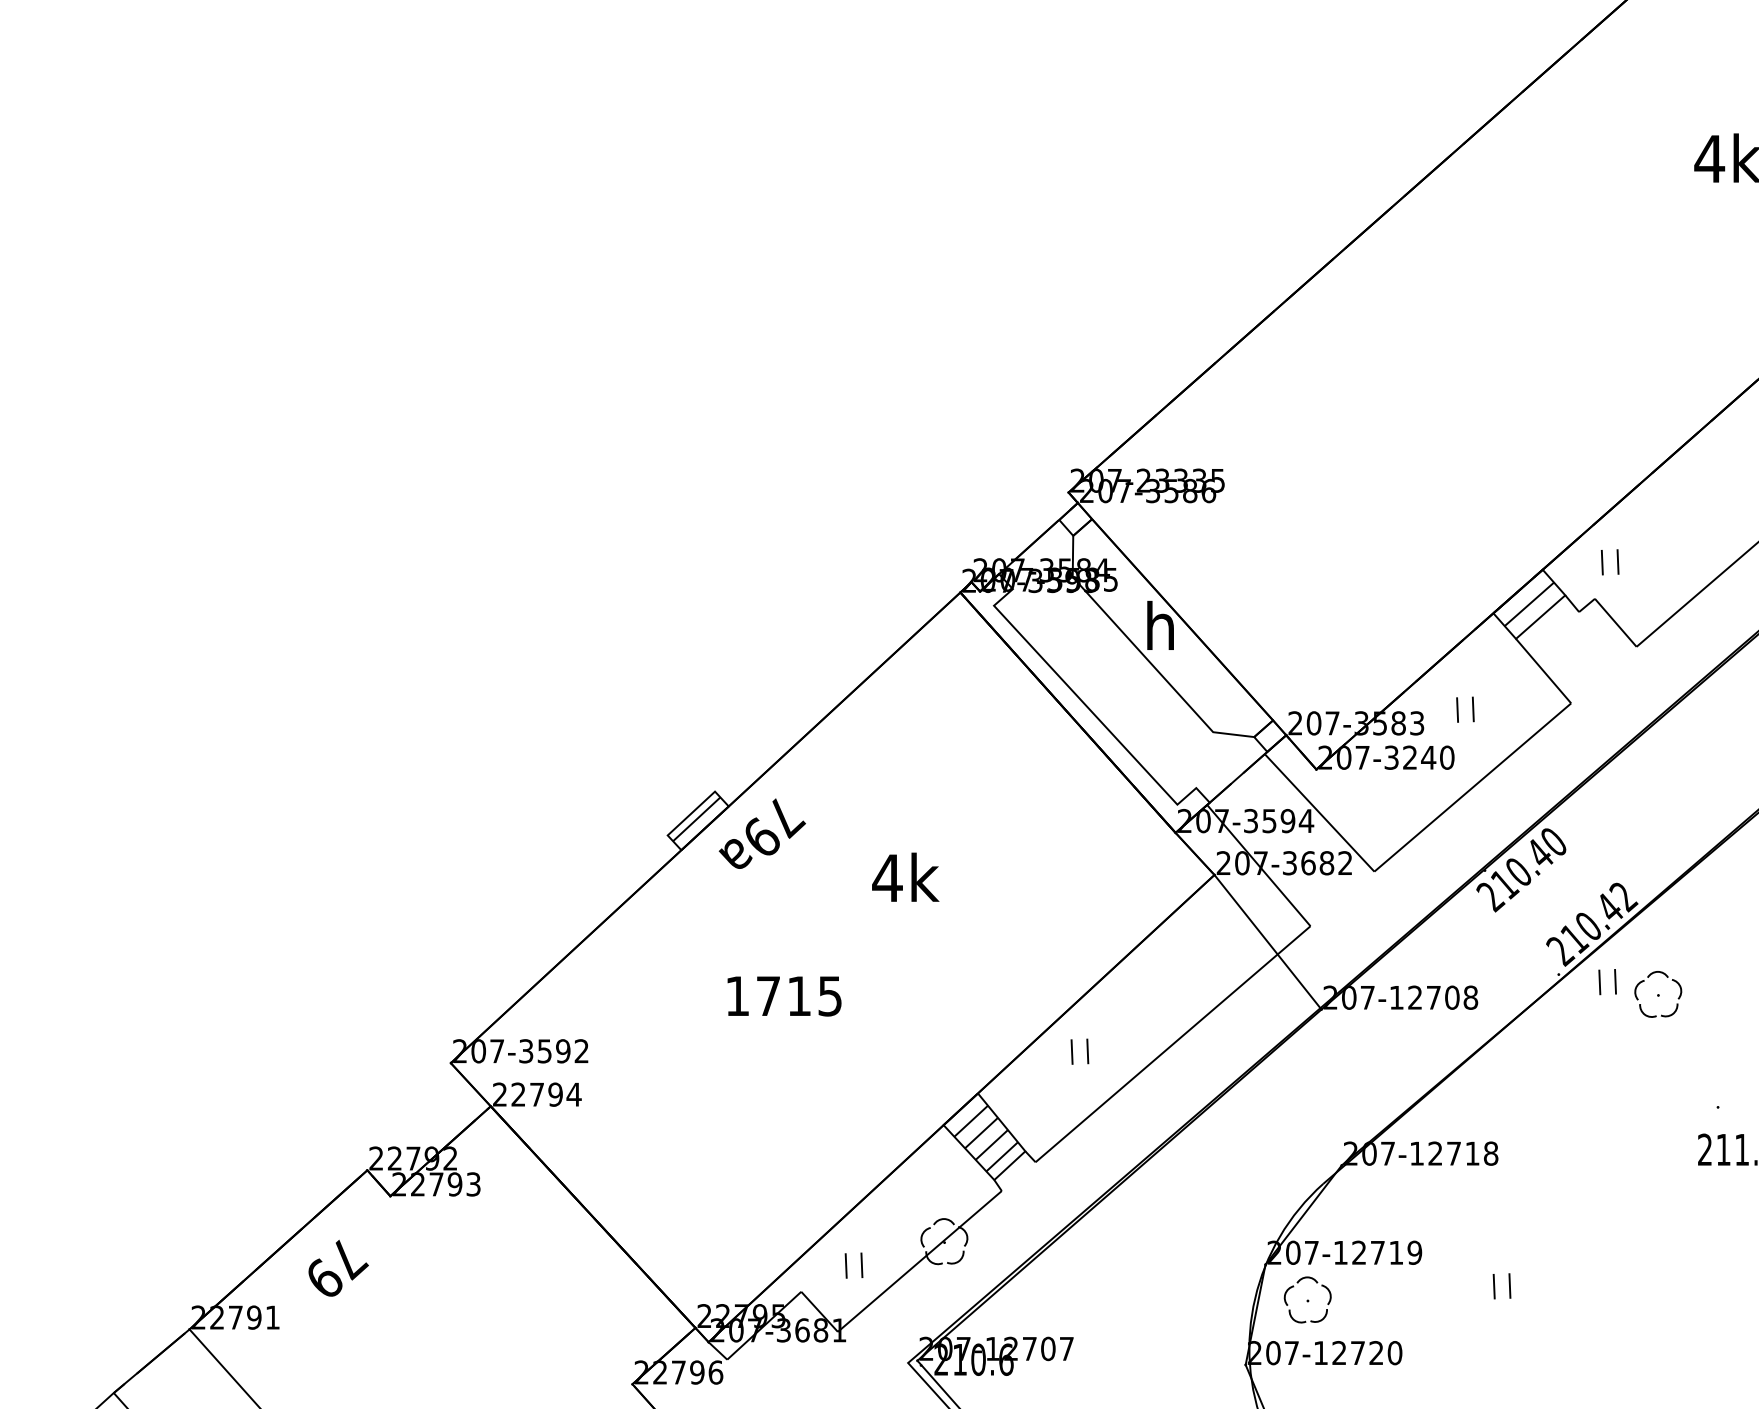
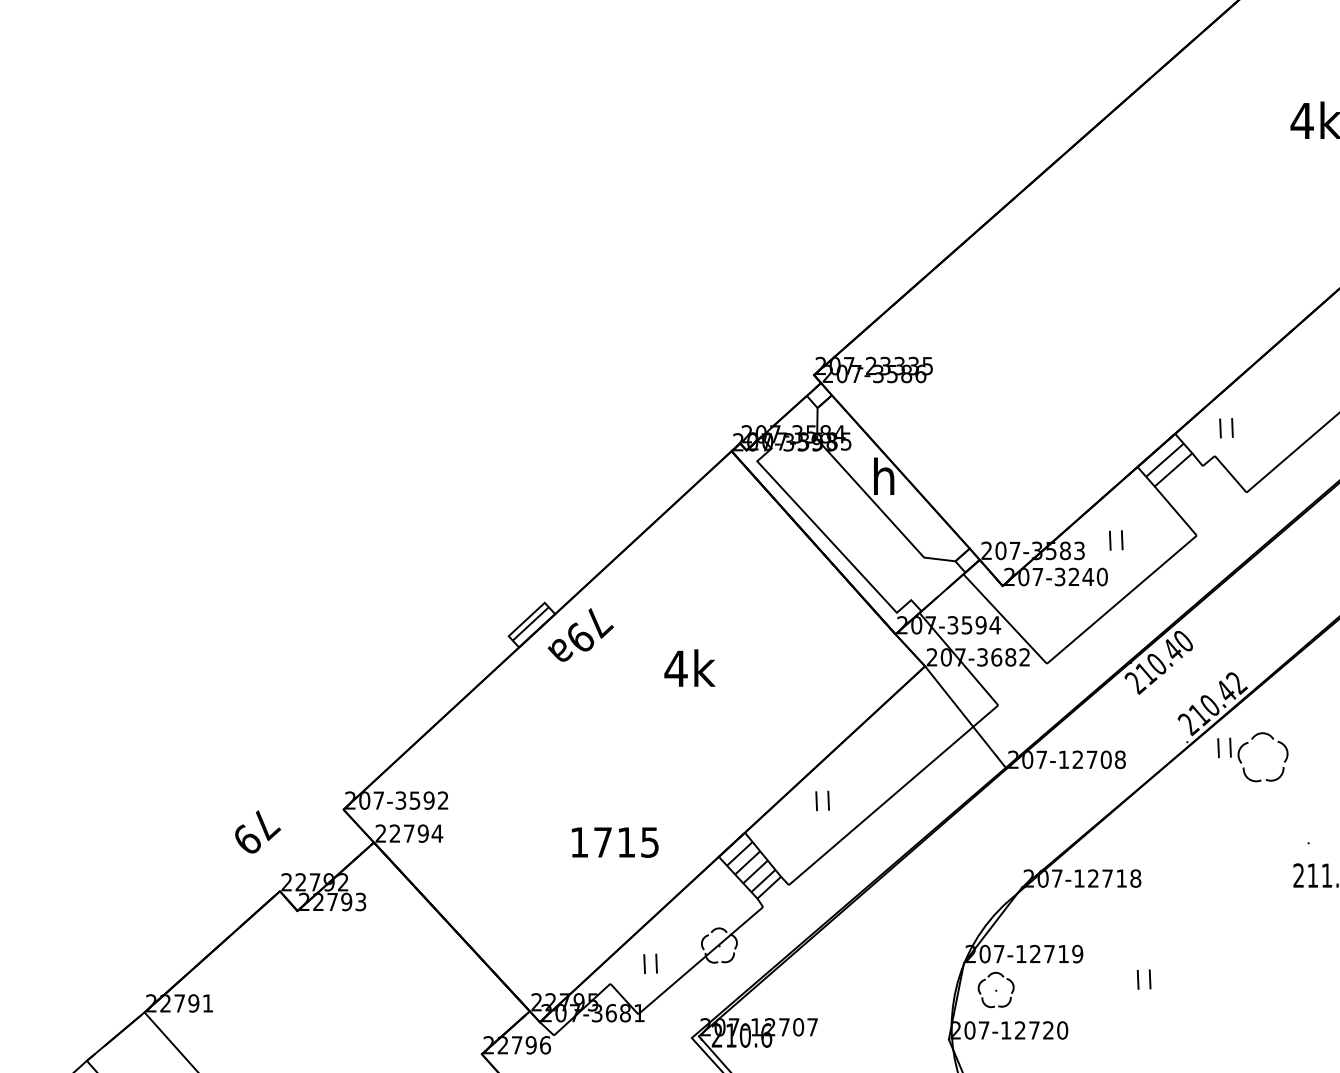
part: (1658, 994) -> (1263, 757), size x1.4
text: (784, 996) -> (615, 842), moved
text: (338, 1267) -> (257, 831), moved

